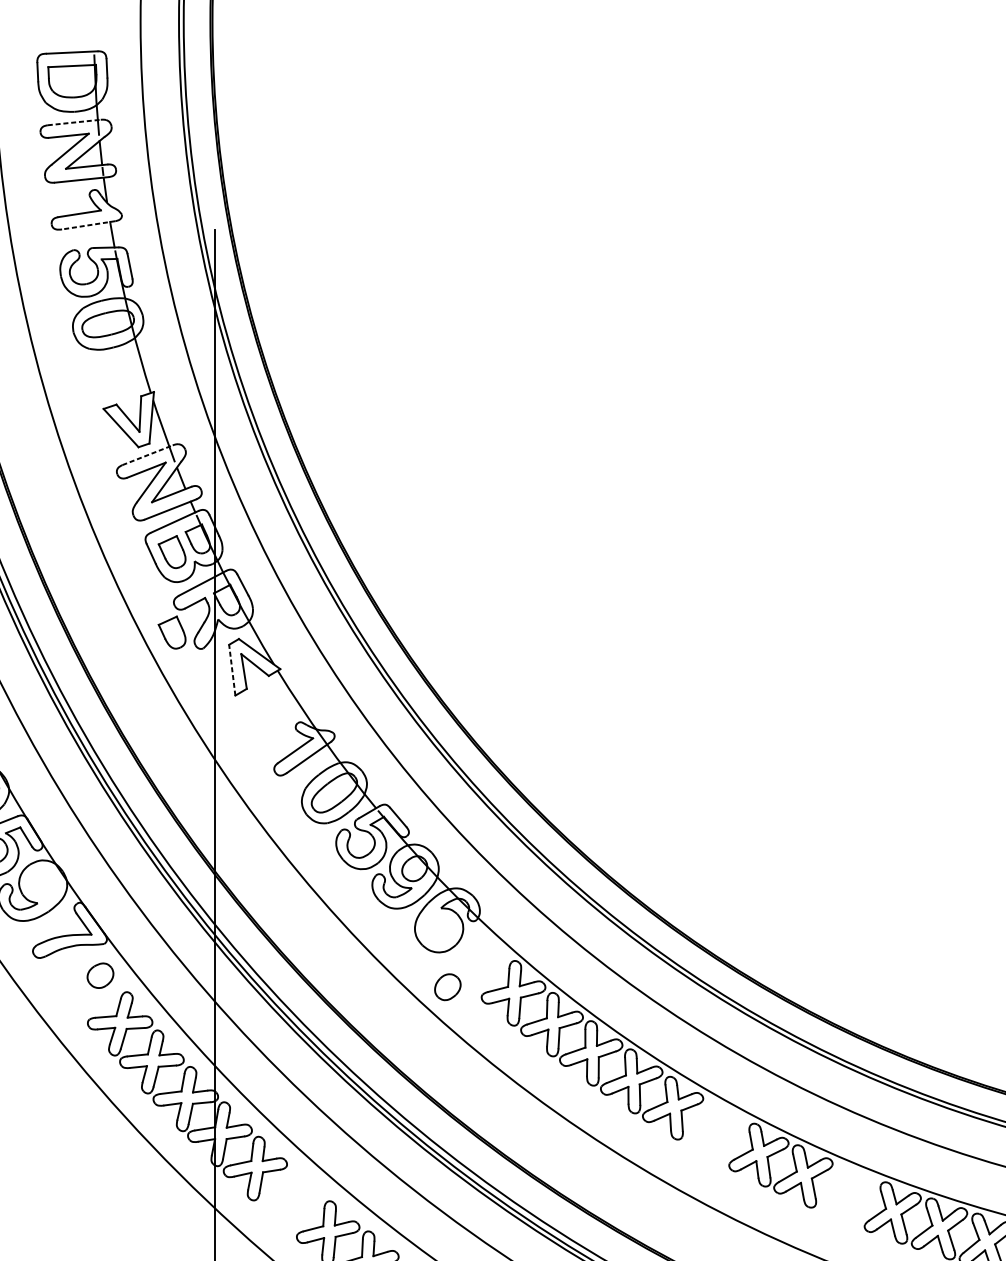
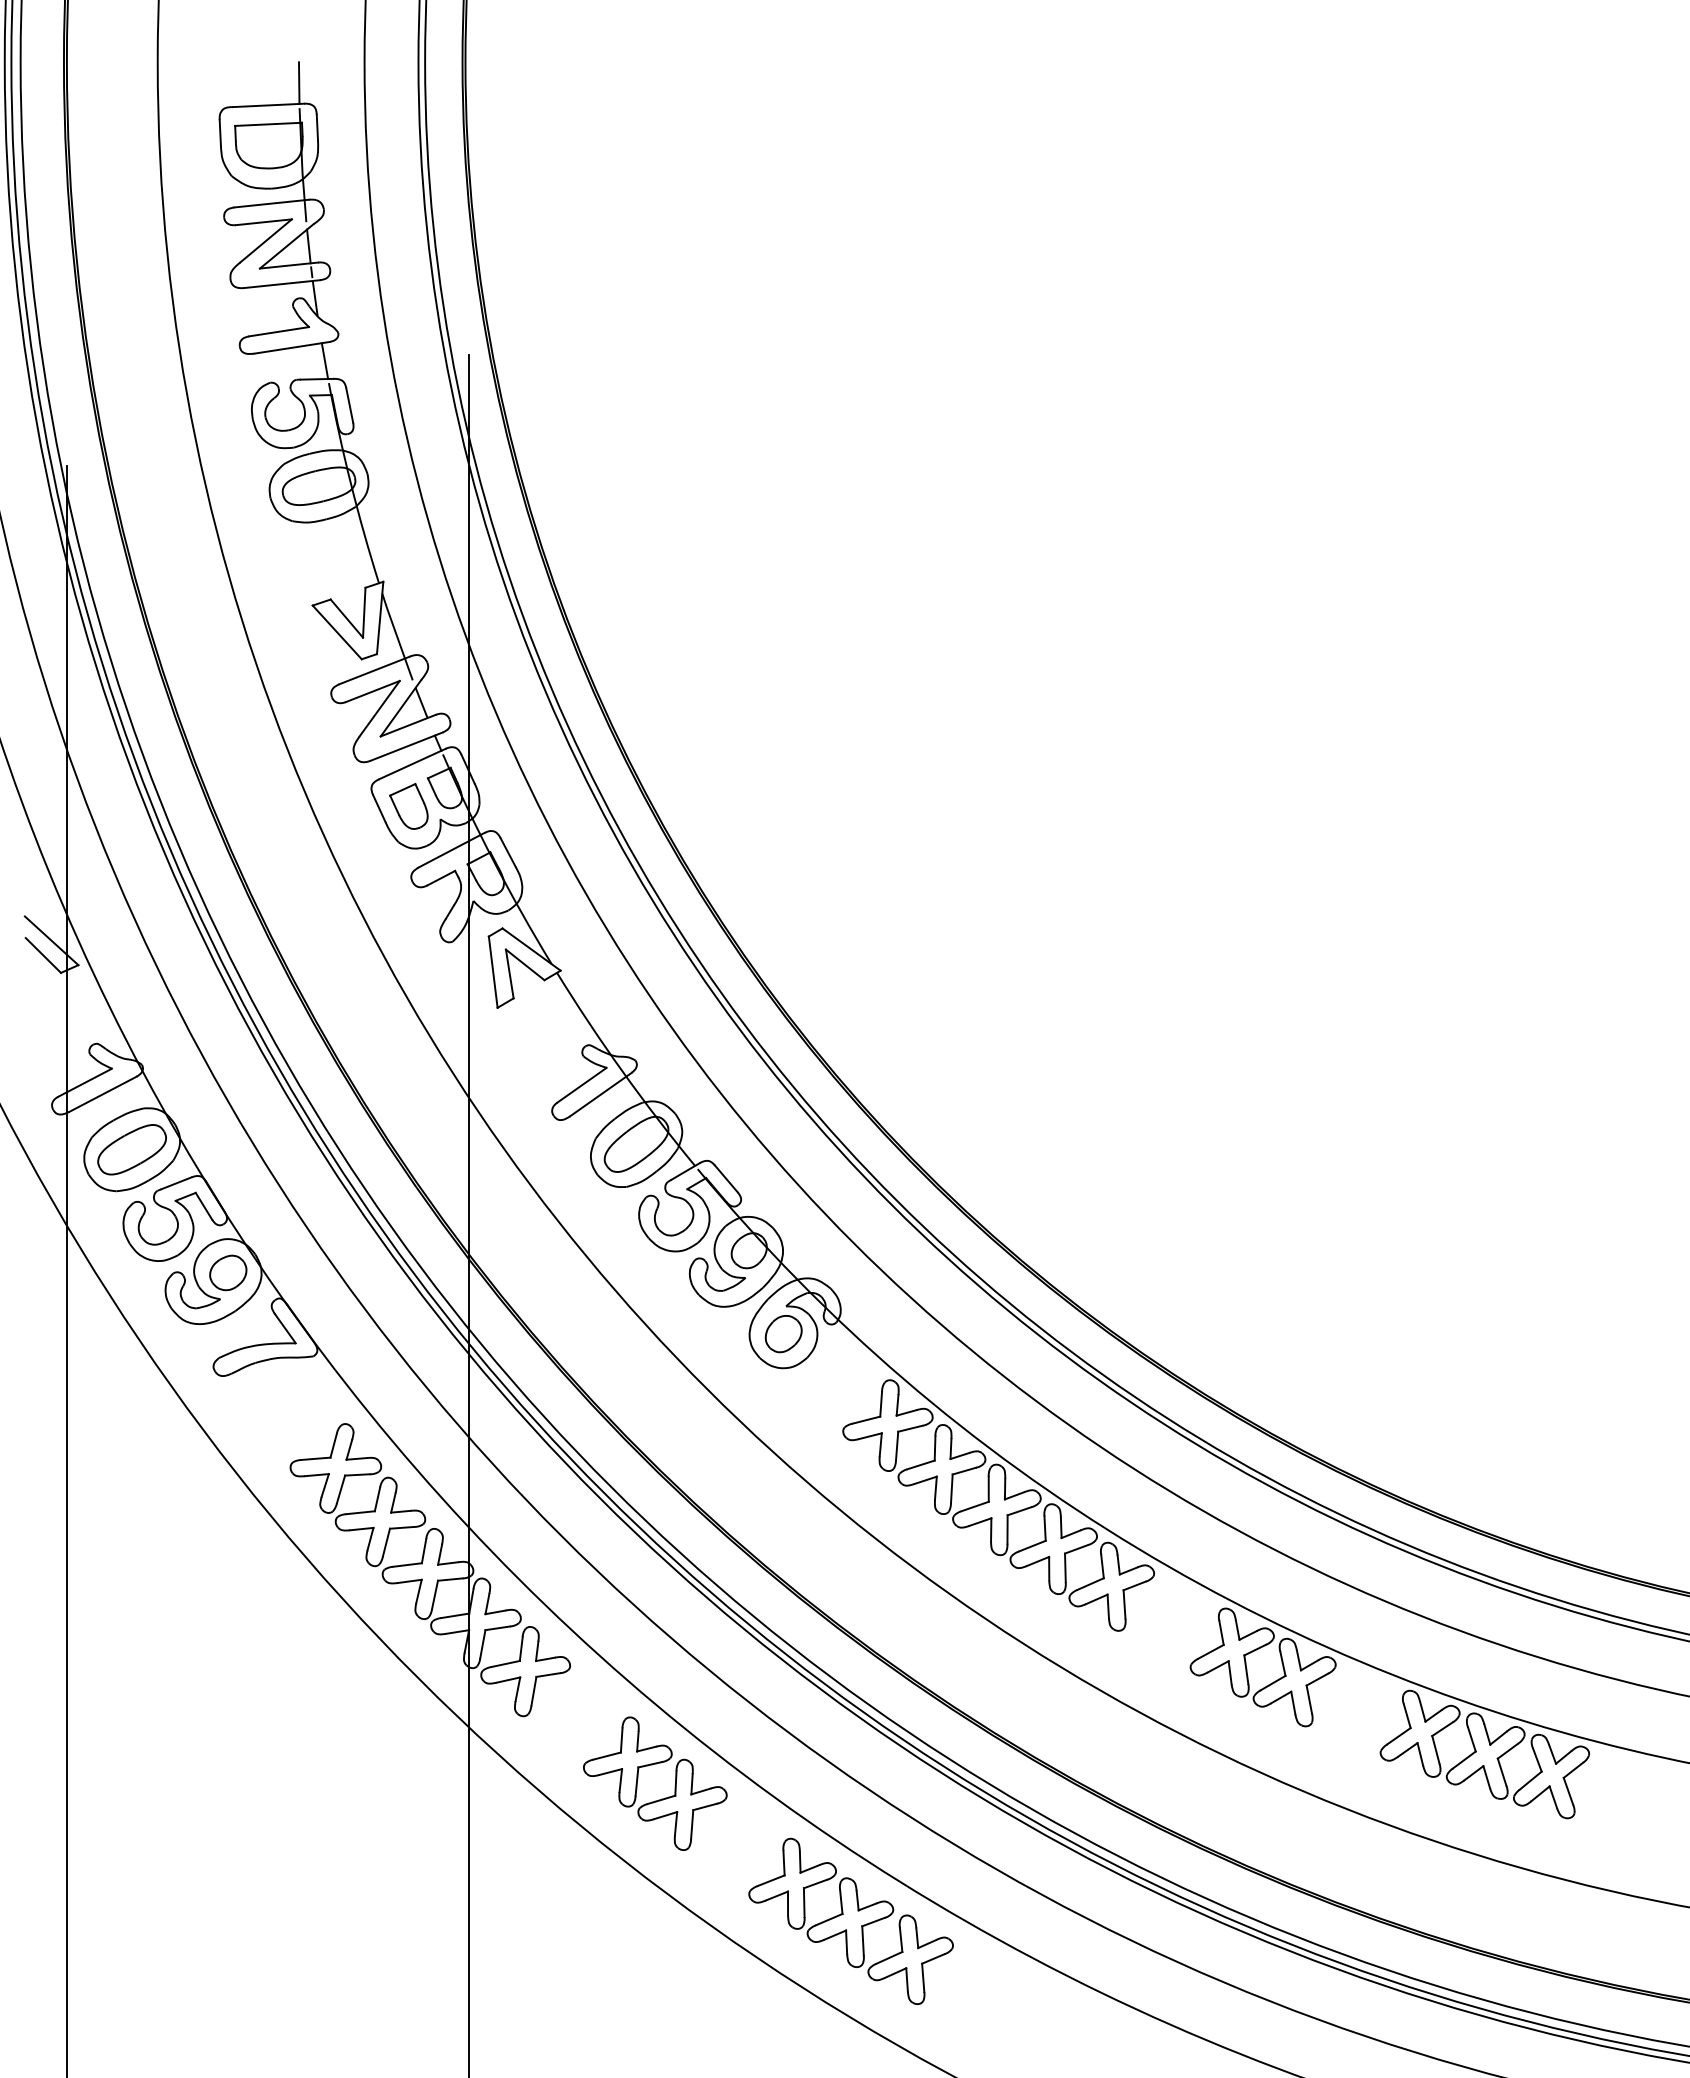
line: (94, 36) -> (299, 82), added
line: (74, 122) -> (272, 203), dashed -> solid
line: (88, 225) -> (291, 347), dashed -> solid
line: (147, 455) -> (374, 670), dashed -> solid
part: (171, 632) -> (408, 919), removed
line: (232, 670) -> (493, 972), dashed -> solid
part: (100, 975) -> (228, 1272), moved
part: (447, 987) -> (783, 1334), moved

